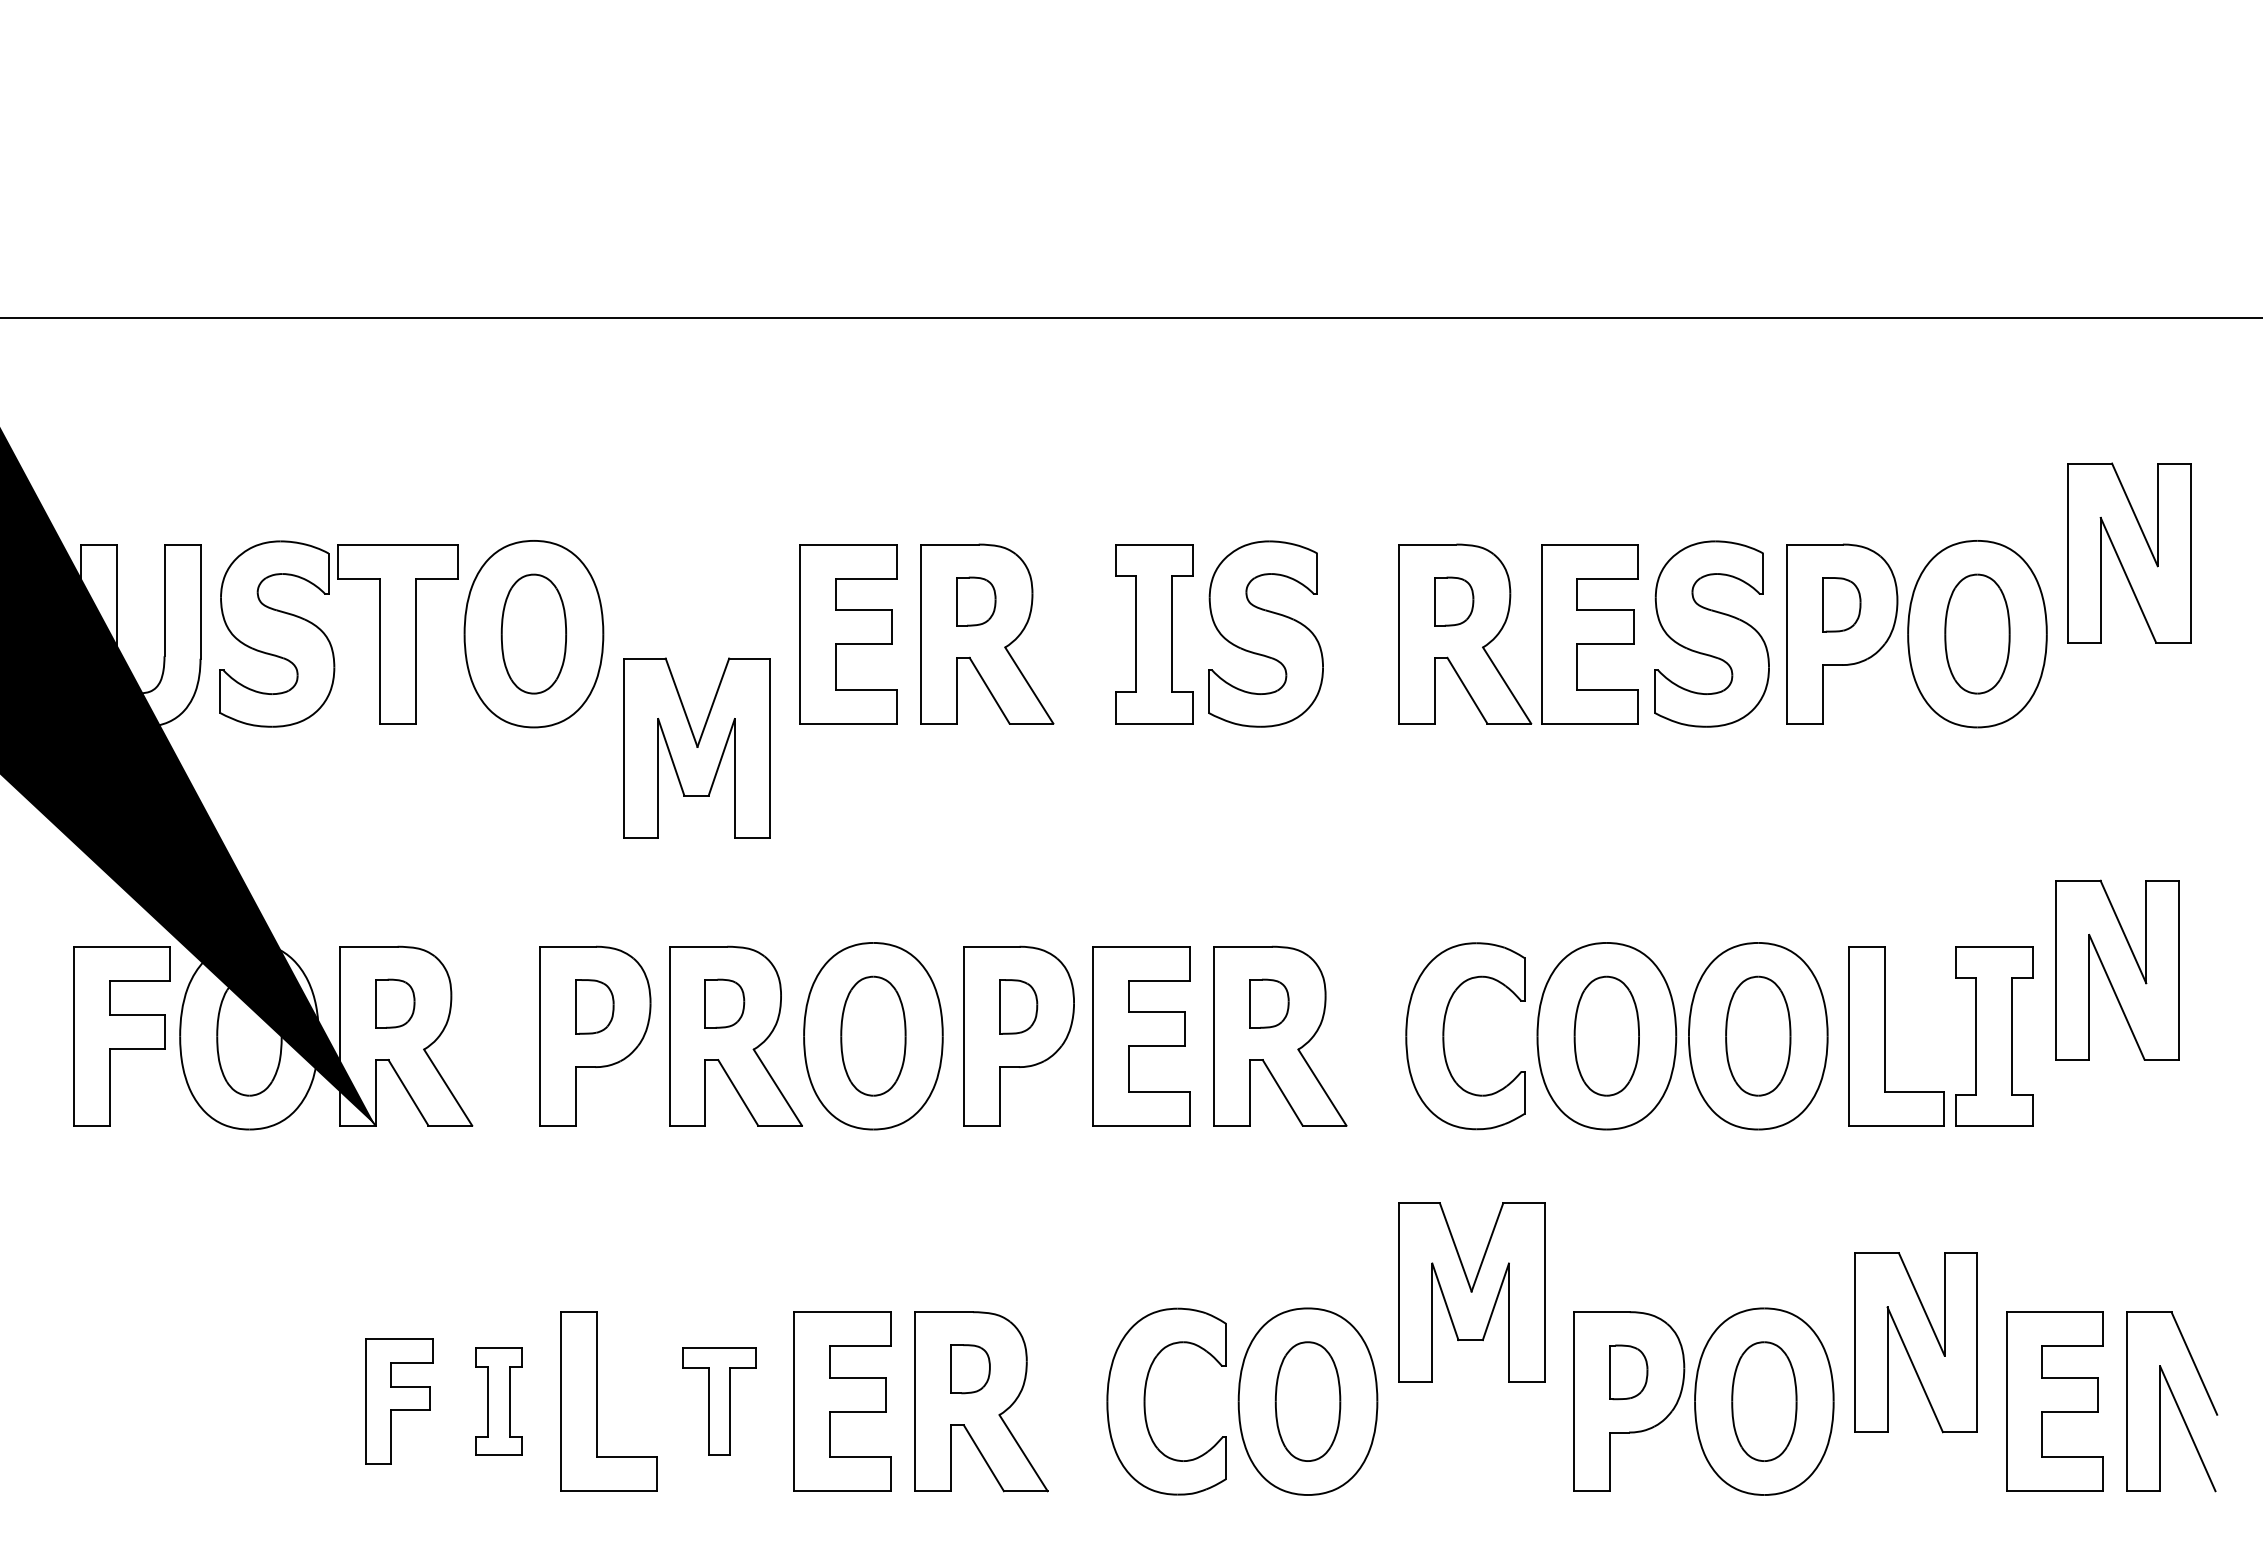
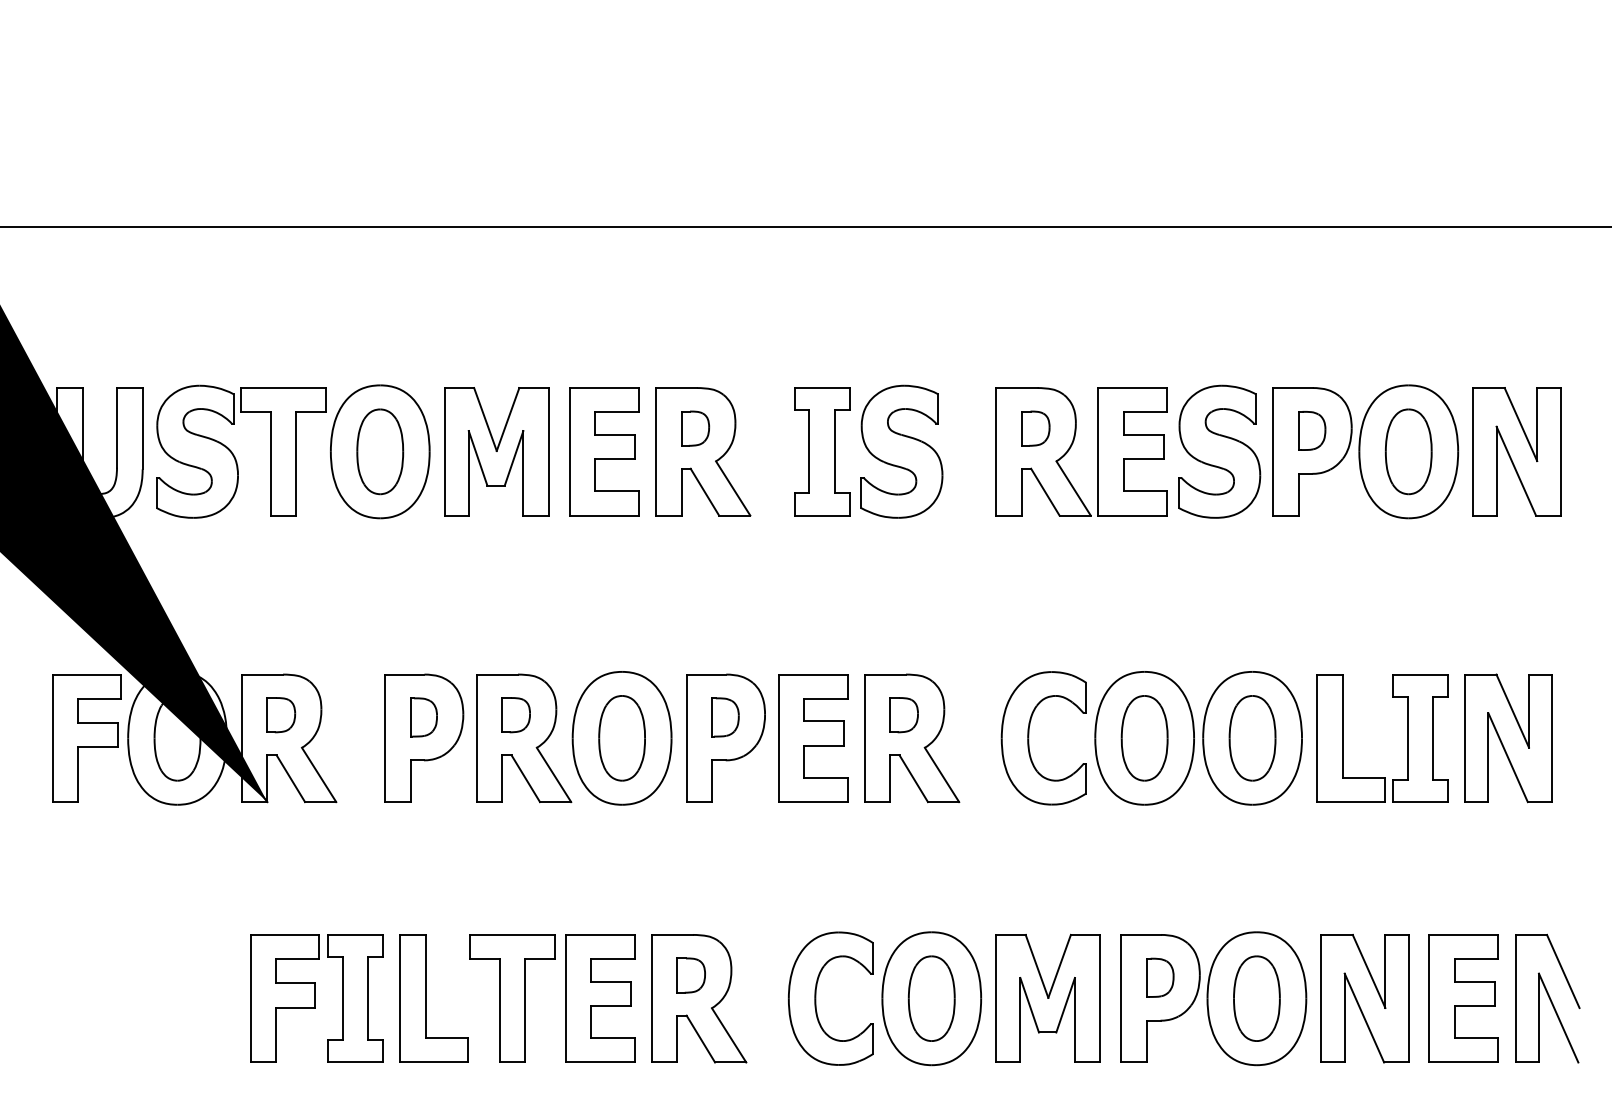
part: (2129, 552) -> (1517, 451), moved
part: (696, 747) -> (496, 451), moved
part: (2117, 969) -> (1508, 737), moved
part: (1471, 1292) -> (1048, 998), moved
part: (1915, 1342) -> (1364, 998), moved
part: (399, 1401) -> (284, 998), size x1.43
part: (499, 1401) -> (355, 998), size x1.67
part: (719, 1401) -> (512, 998), size x1.67

